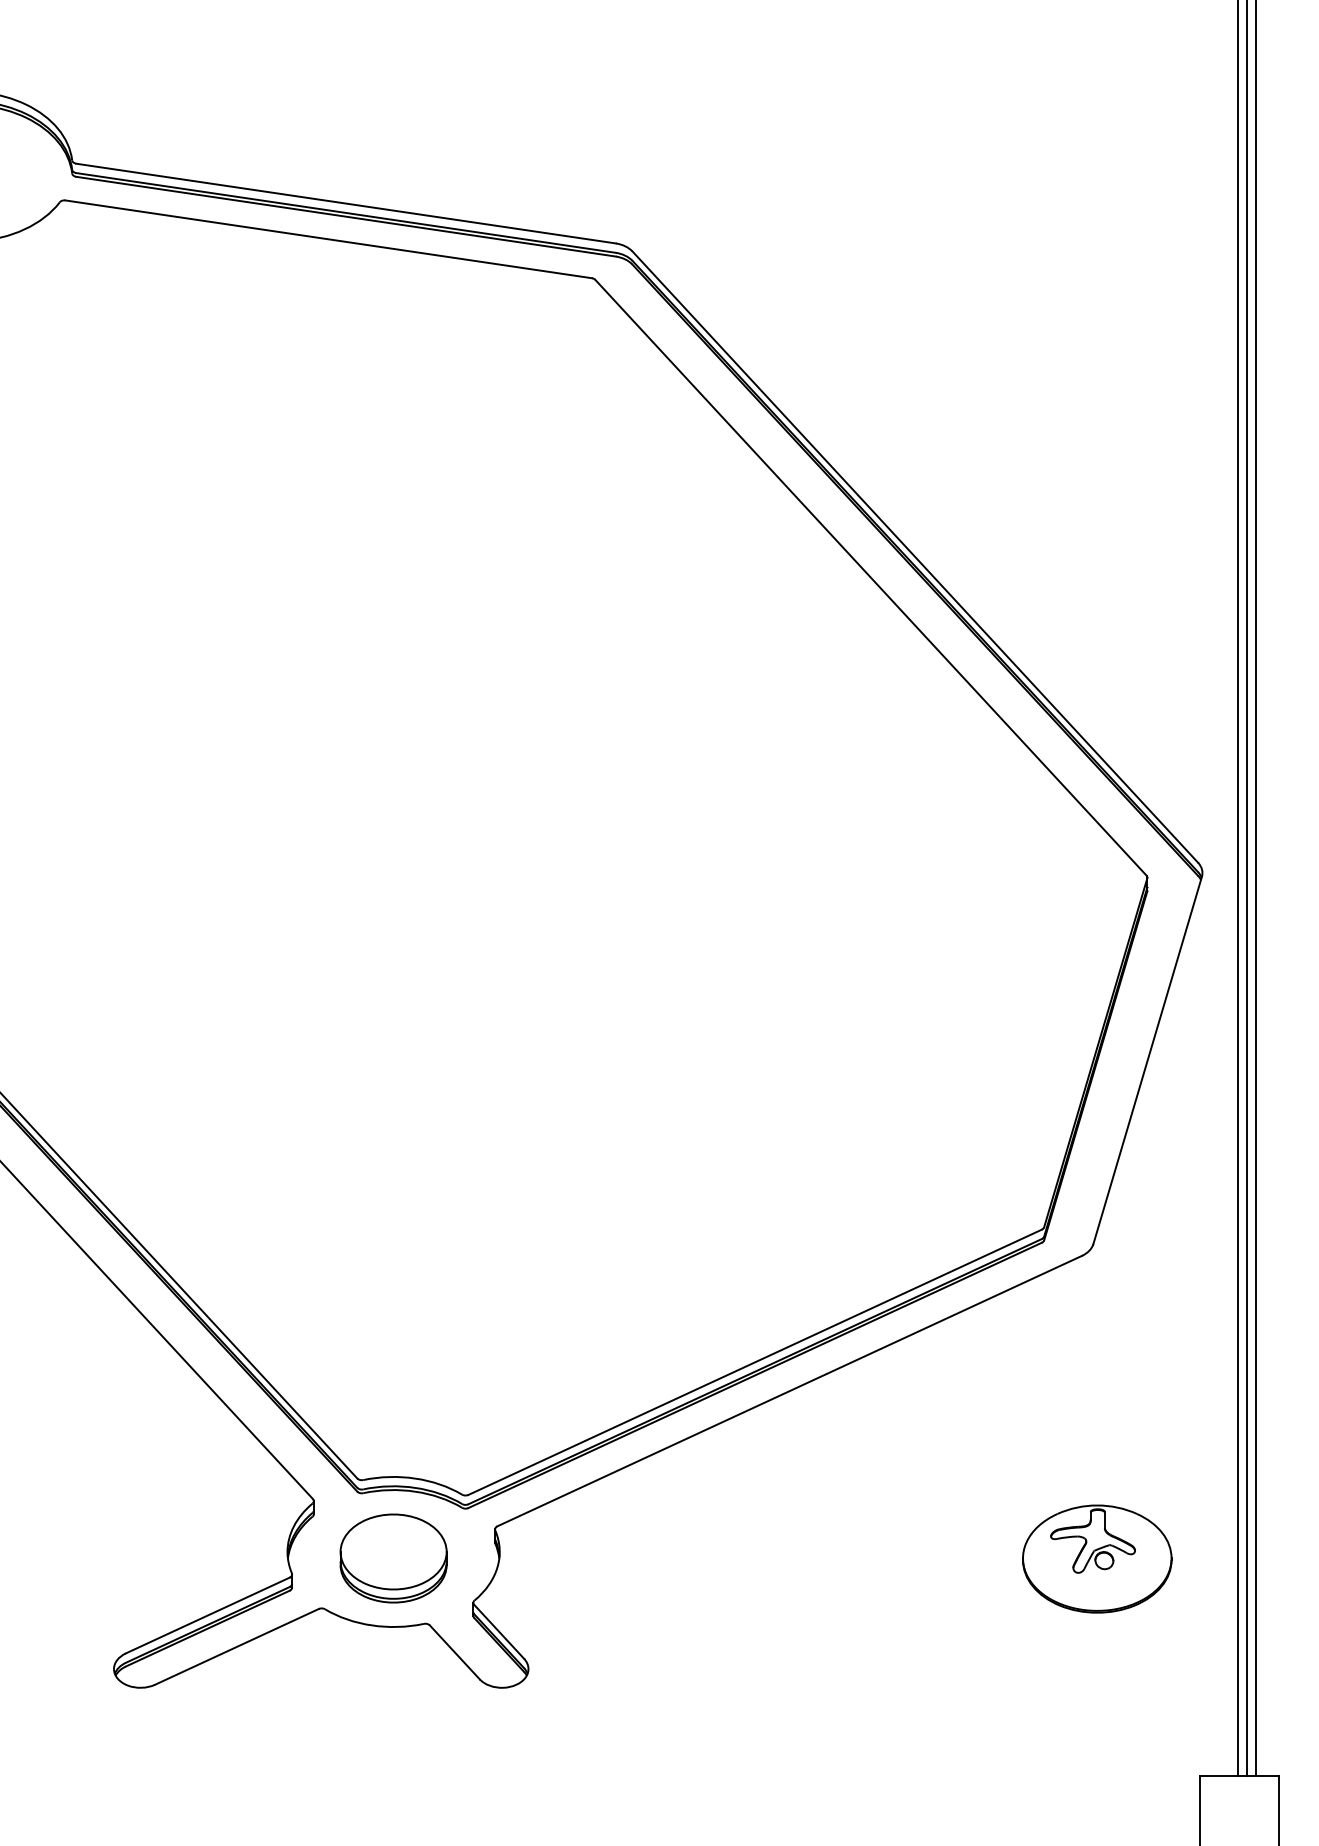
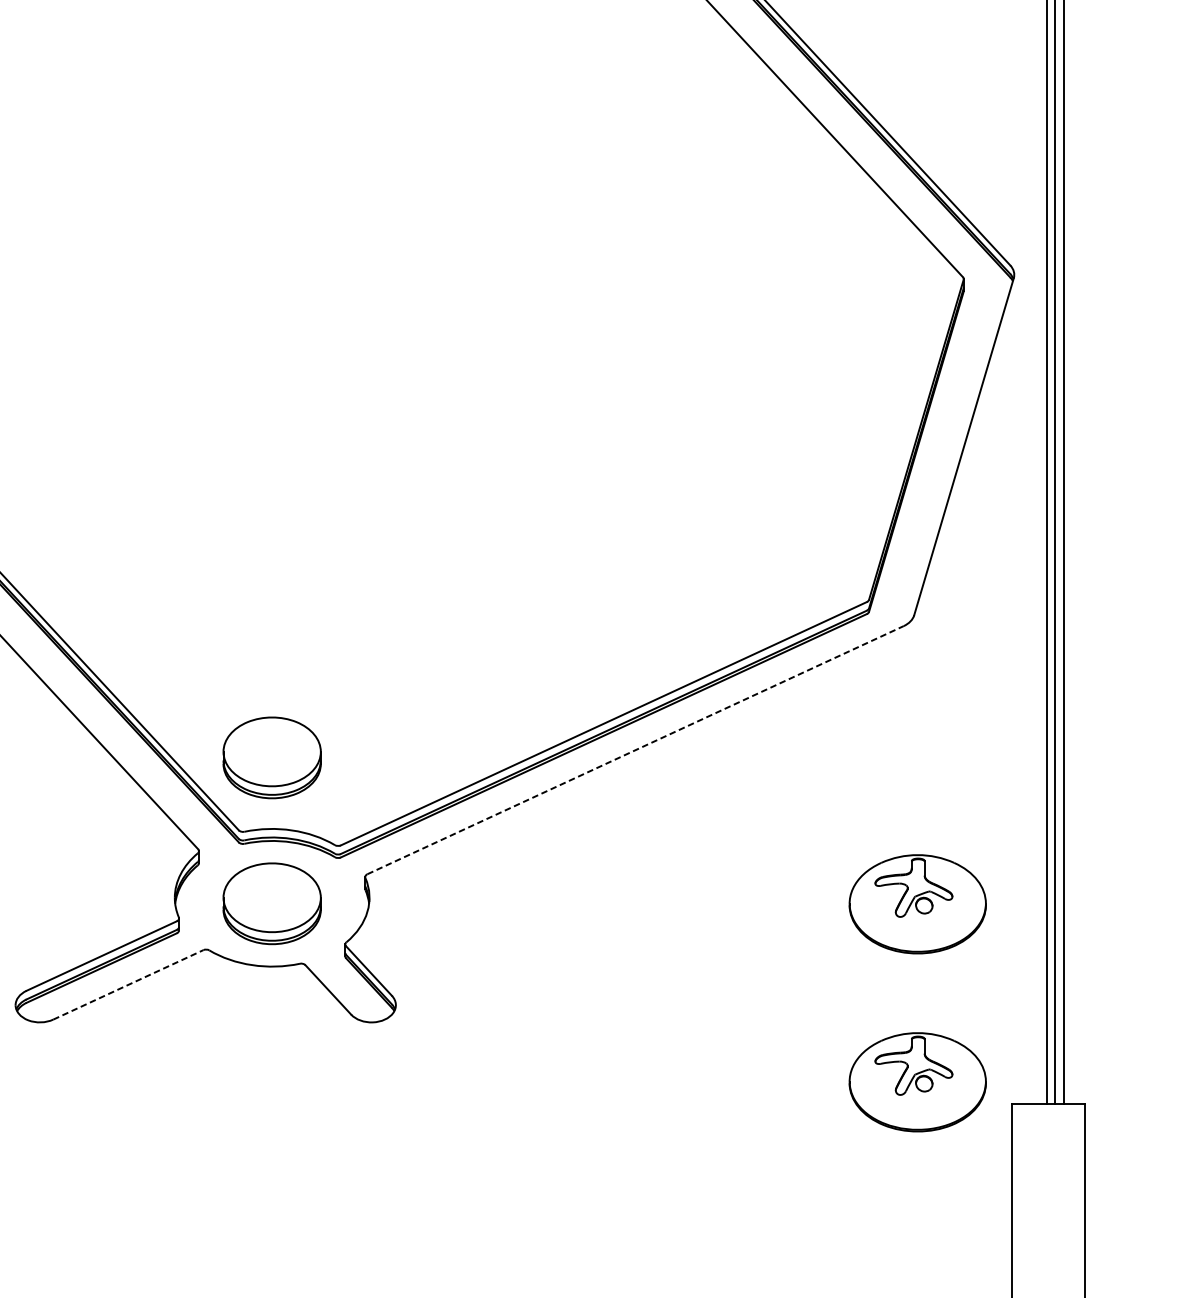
line: (790, 1390) -> (636, 749), solid -> dashed
part: (393, 1399) -> (272, 757), added
line: (237, 1646) -> (128, 984), solid -> dashed
part: (1097, 1752) -> (917, 1081), added

